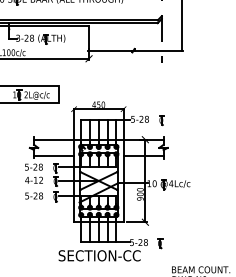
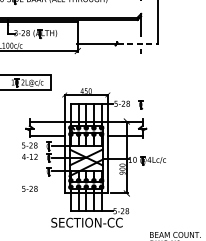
line: (159, 50) -> (139, 43), solid -> dashed
text: (34, 195) -> (30, 188), moved
part: (160, 243) -> (140, 212), removed

